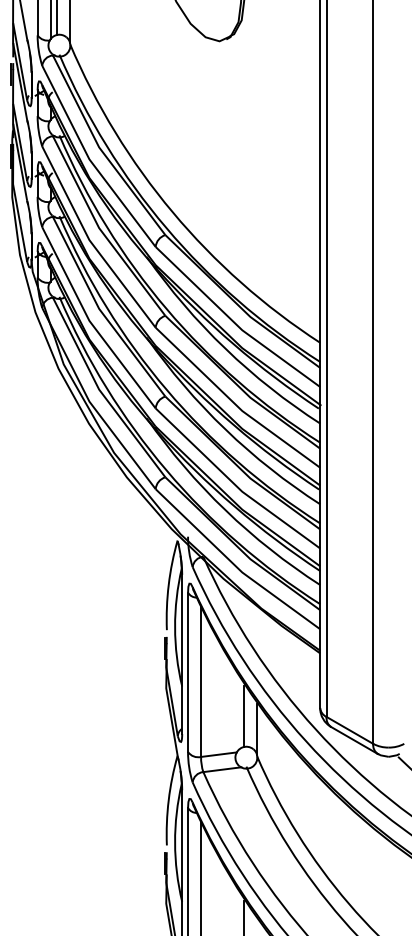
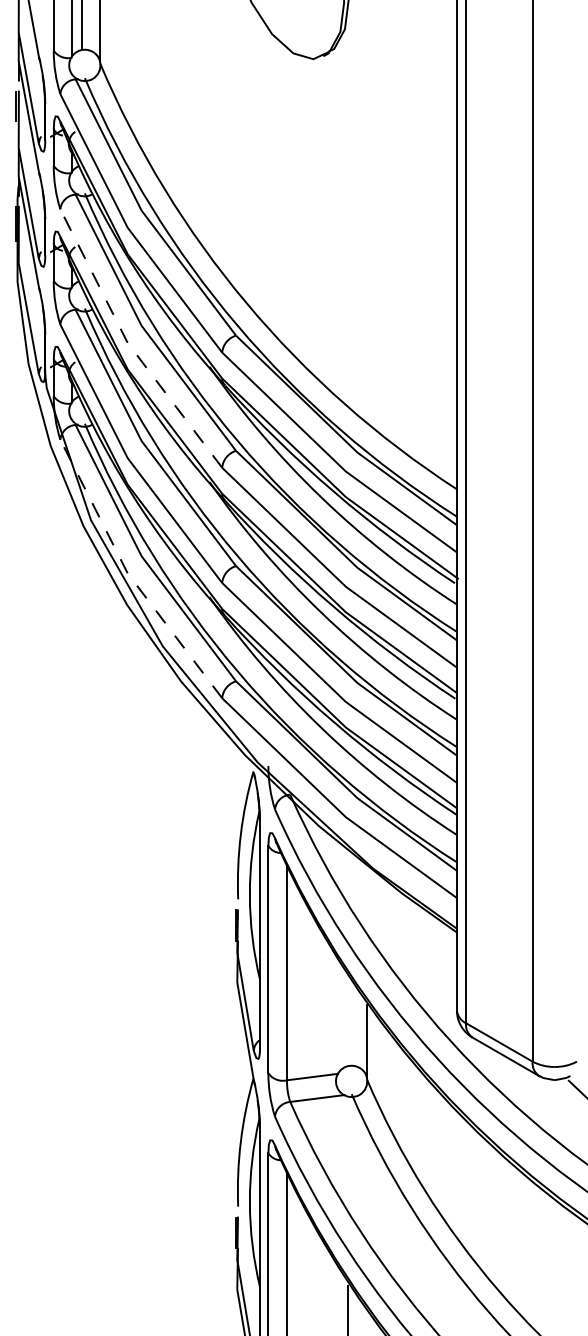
line: (90, 241) -> (129, 345), solid -> dashed
line: (90, 403) -> (129, 575), solid -> dashed
line: (244, 716) -> (348, 1022), removed

